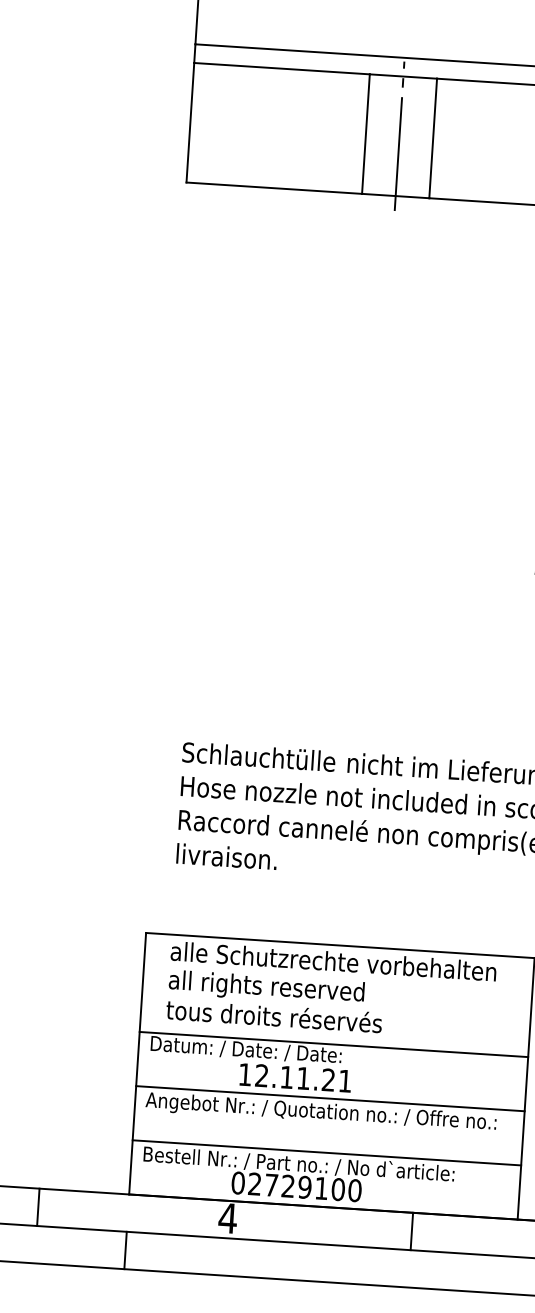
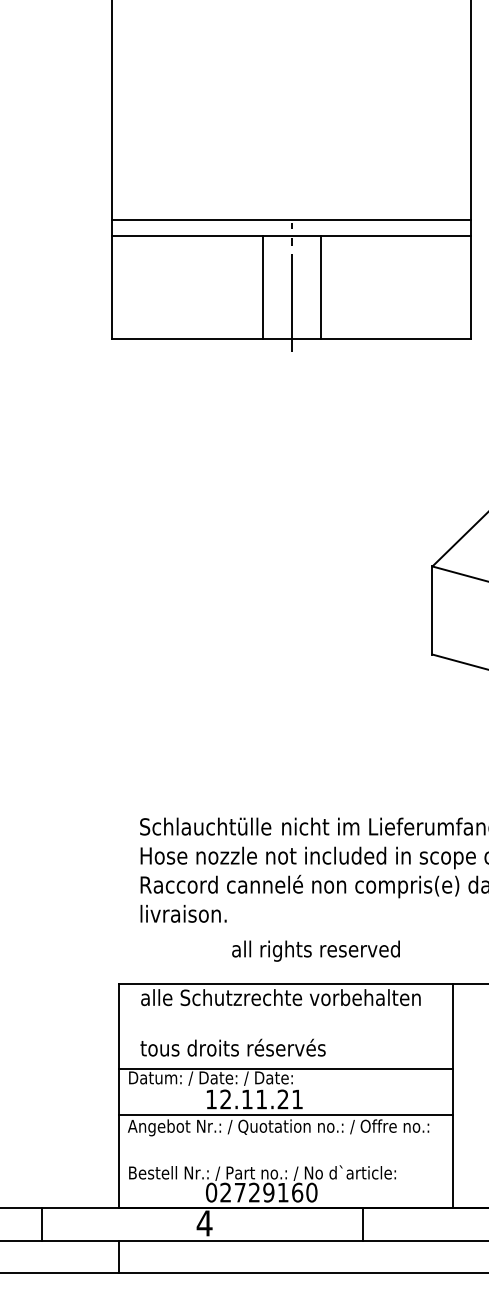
text: (266, 987) -> (315, 950), moved
line: (326, 1152) -> (285, 1161), removed
text: (338, 1189) -> (297, 1192), 02729100 -> 02729160

